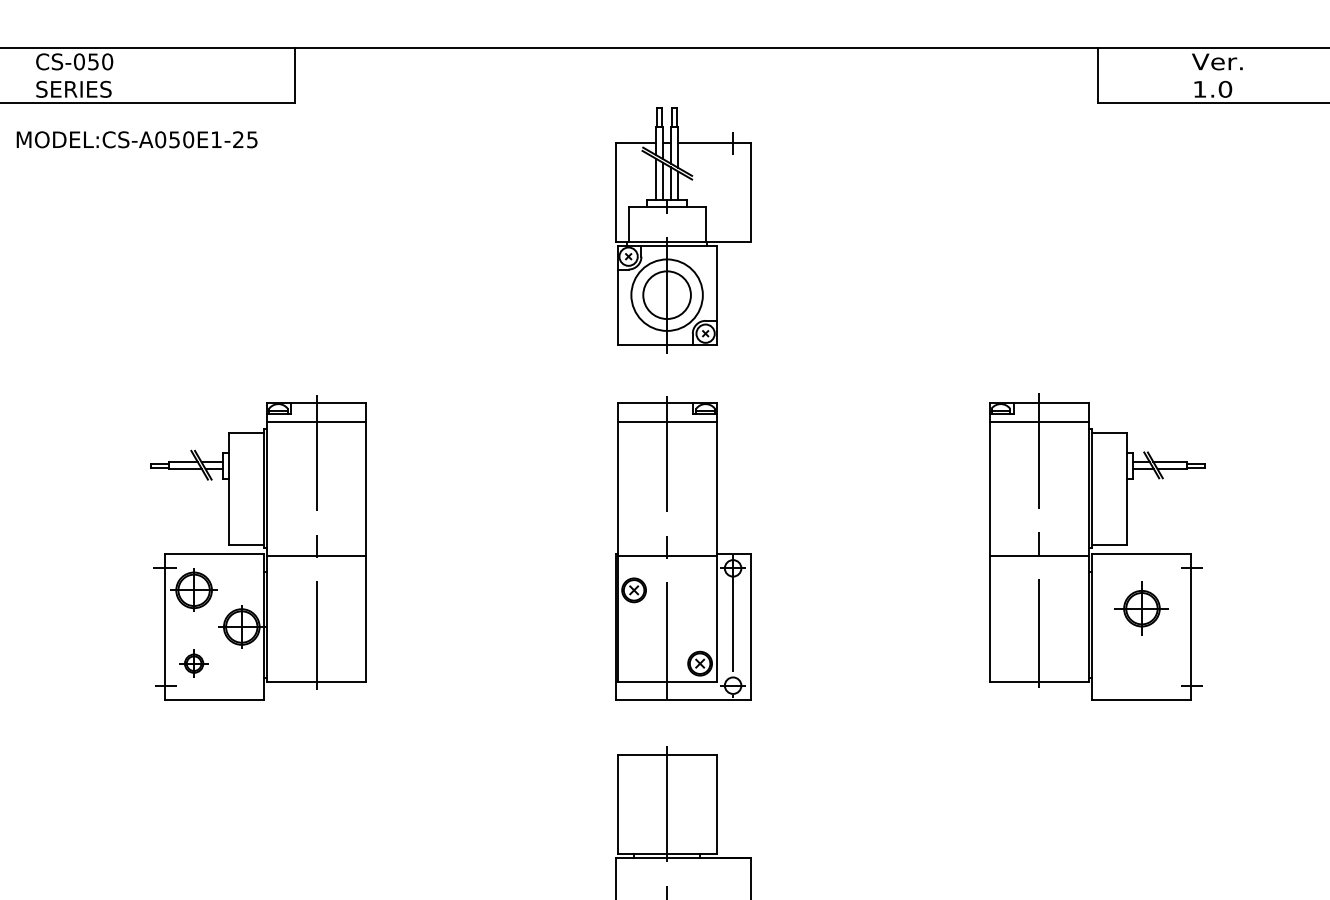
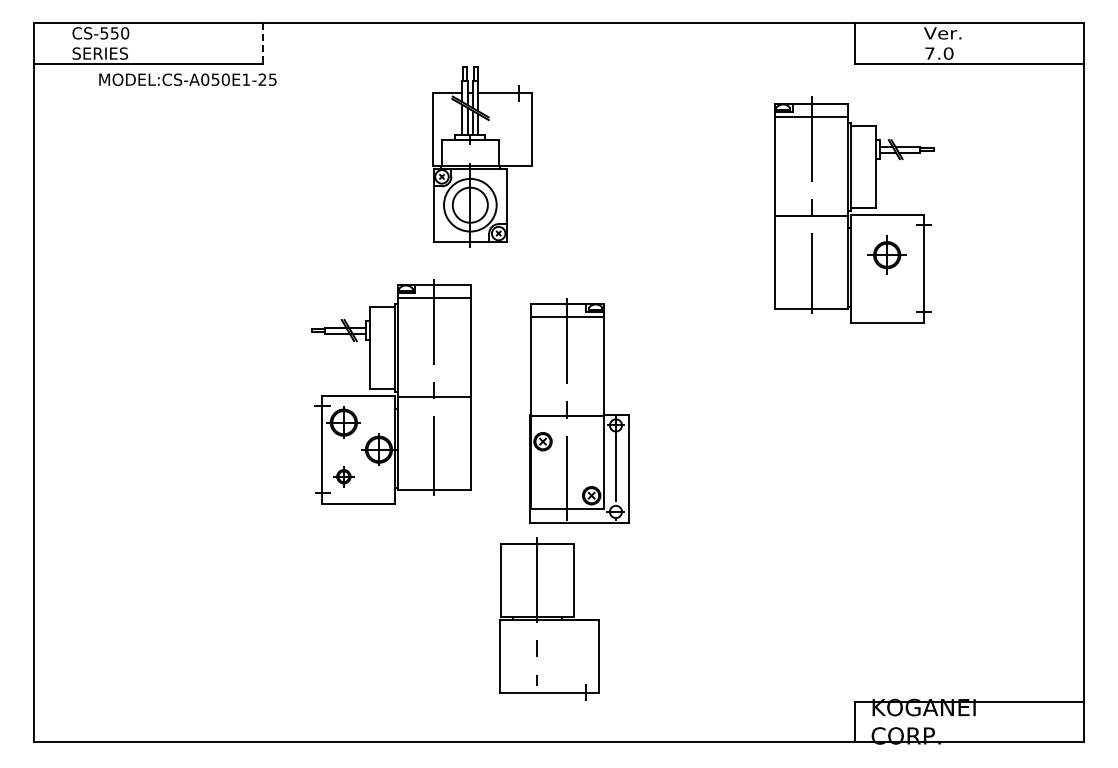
text: (79, 62) -> (104, 33), CS-050 -> CS-550
line: (295, 75) -> (263, 43), solid -> dashed
text: (1199, 89) -> (929, 53), 1.0 -> 7.0
text: (136, 139) -> (187, 79), moved
part: (683, 229) -> (482, 156), moved
part: (1097, 546) -> (854, 209), moved
part: (258, 548) -> (391, 391), moved
part: (683, 548) -> (579, 410), moved

